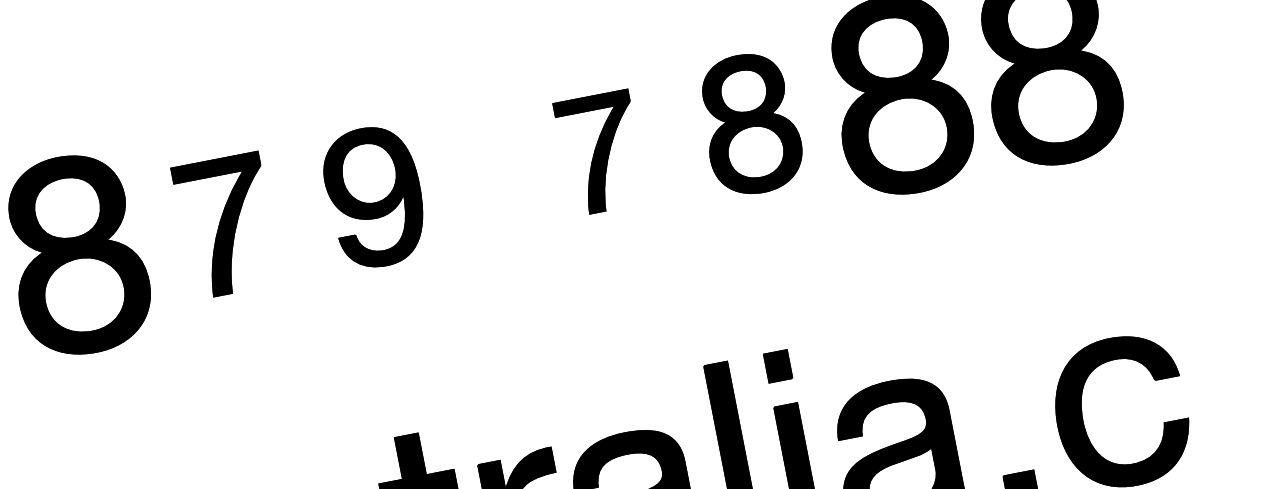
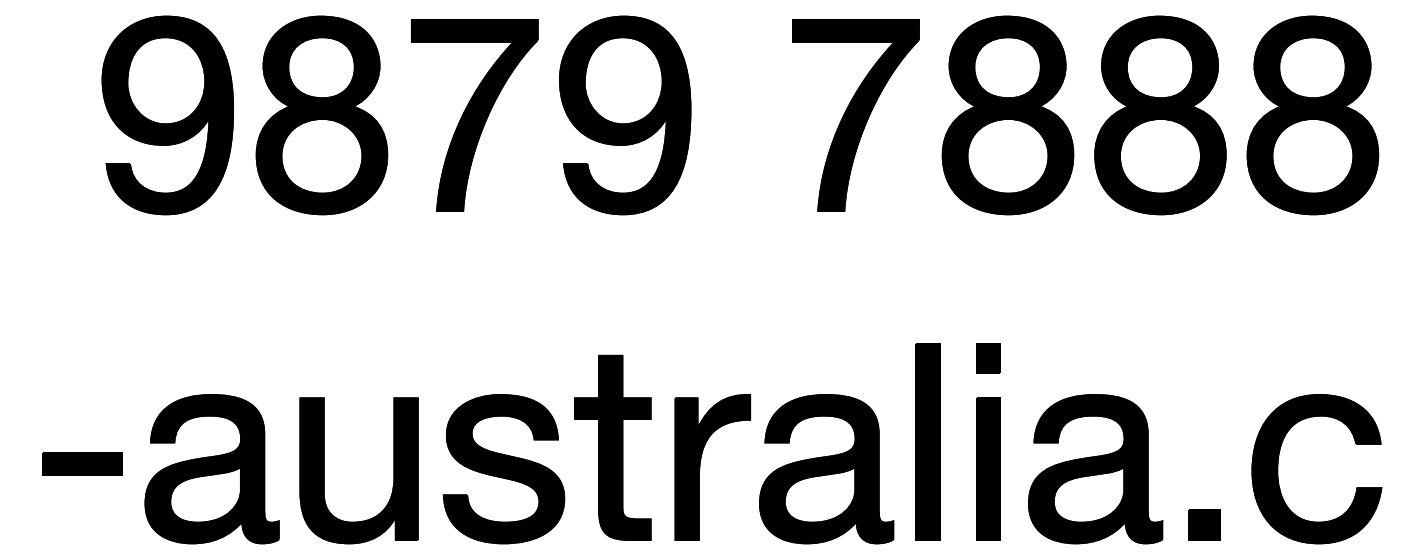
part: (750, 124) -> (1007, 115), size x1.43
part: (600, 153) -> (855, 115), size x1.67
part: (375, 197) -> (625, 115), size x1.43
part: (226, 225) -> (474, 115), size x1.43

